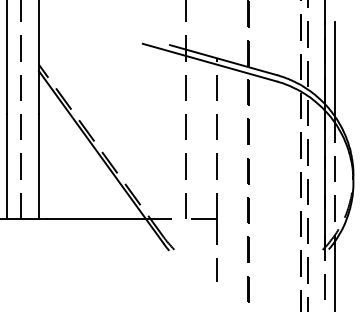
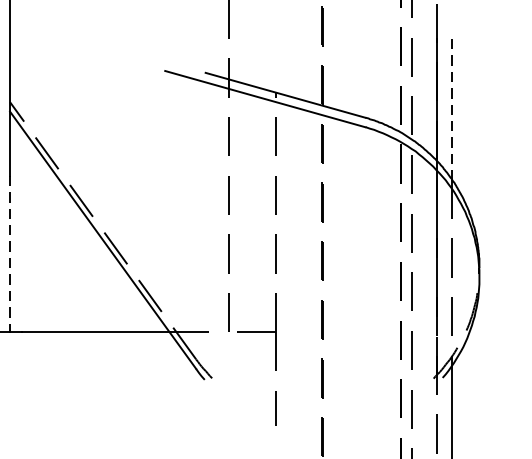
line: (335, 70) -> (452, 110), solid -> dashed
line: (38, 166) -> (9, 254), solid -> dashed

